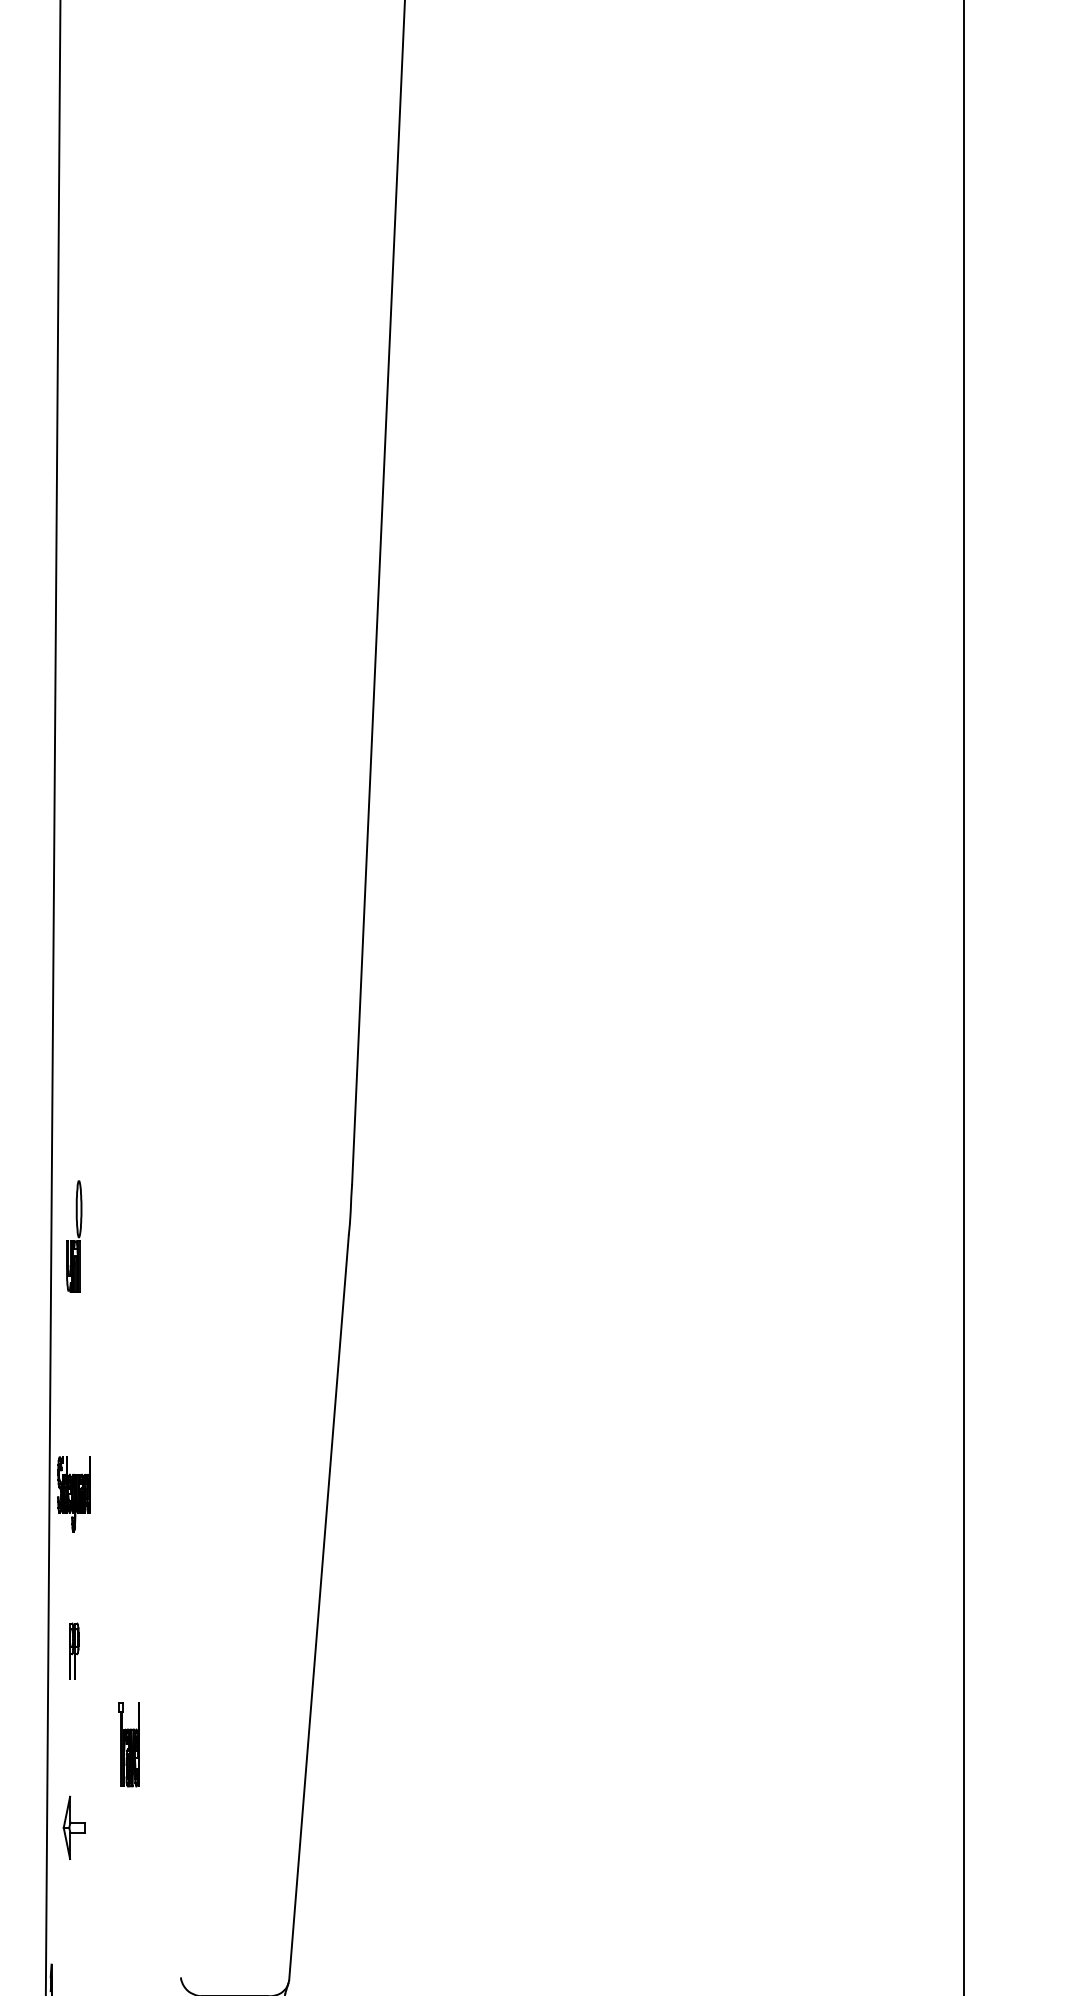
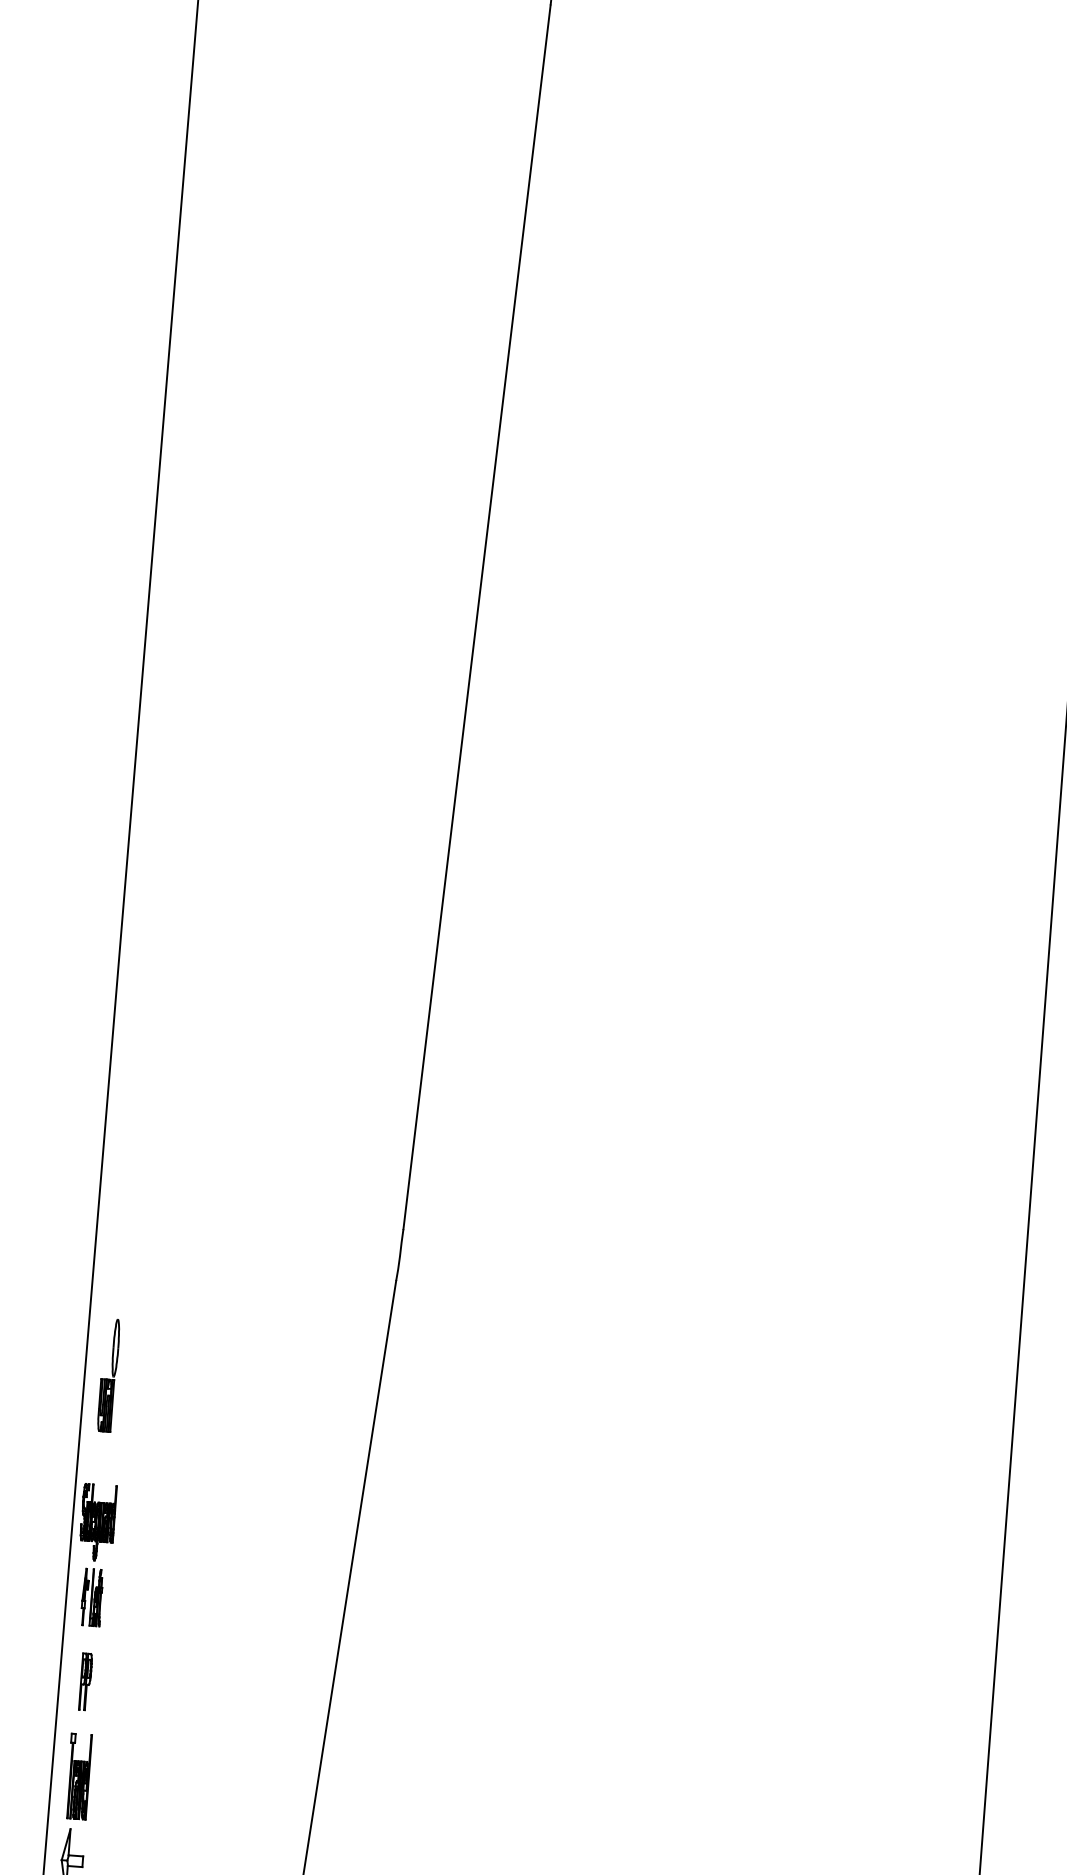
part: (74, 1236) -> (109, 1375), moved
part: (74, 1567) -> (92, 1596), added
part: (128, 1744) -> (77, 1776), moved

